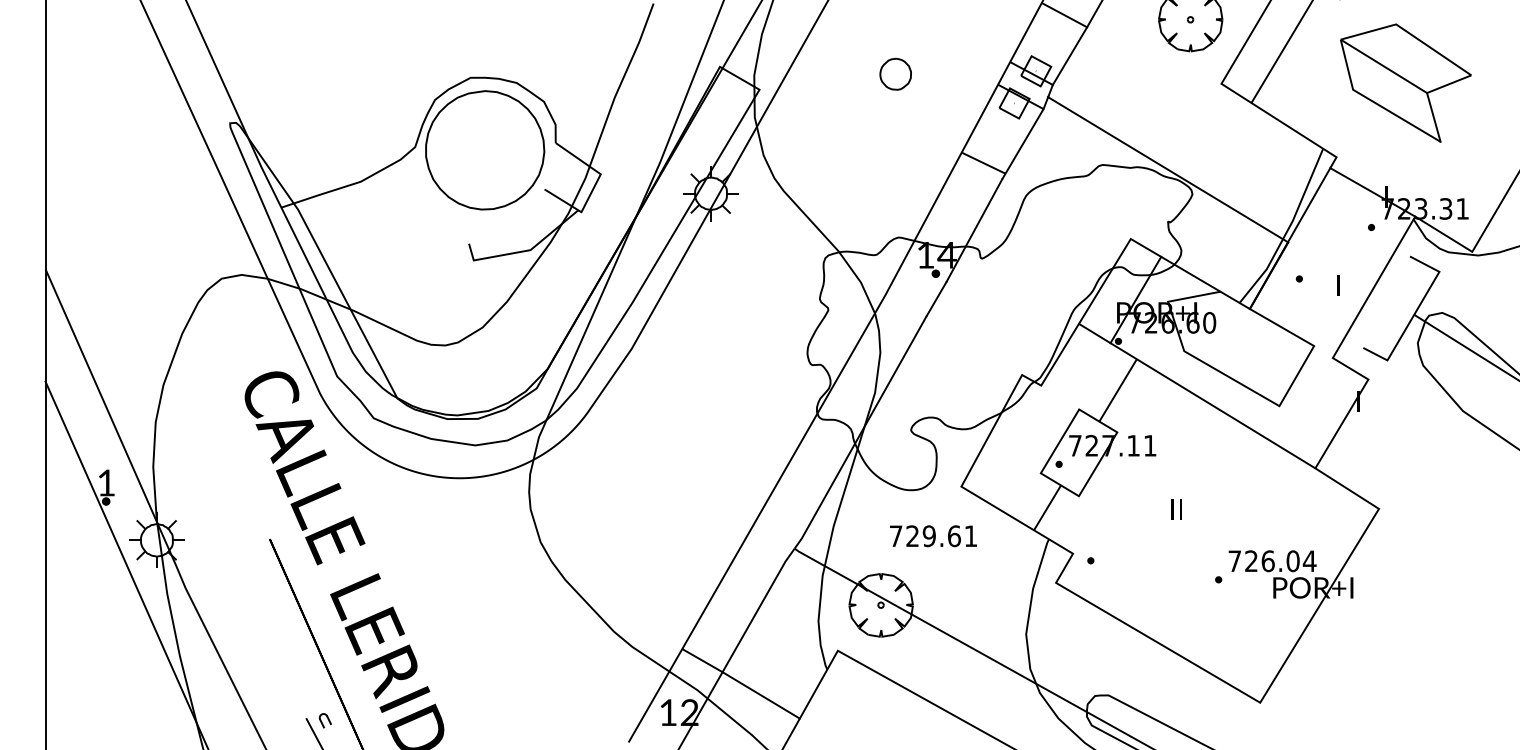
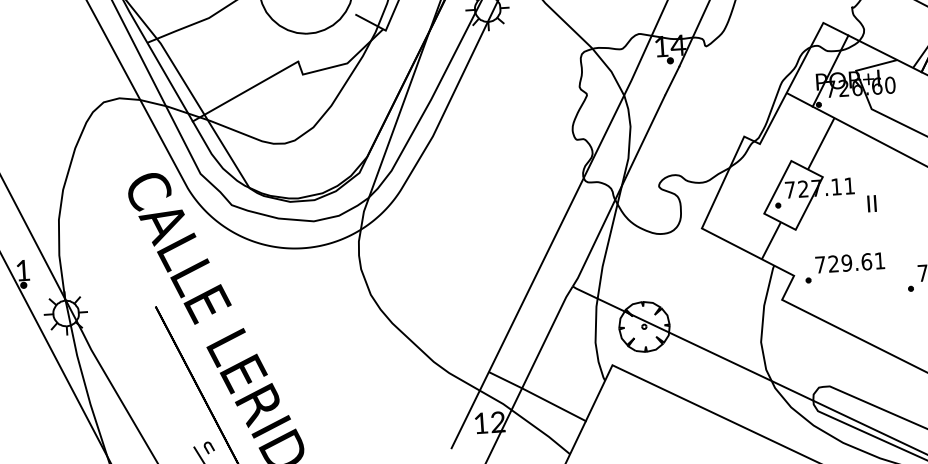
line: (400, 276) -> (245, 91), added
text: (1176, 509) -> (871, 203), moved
text: (933, 536) -> (850, 263), moved

